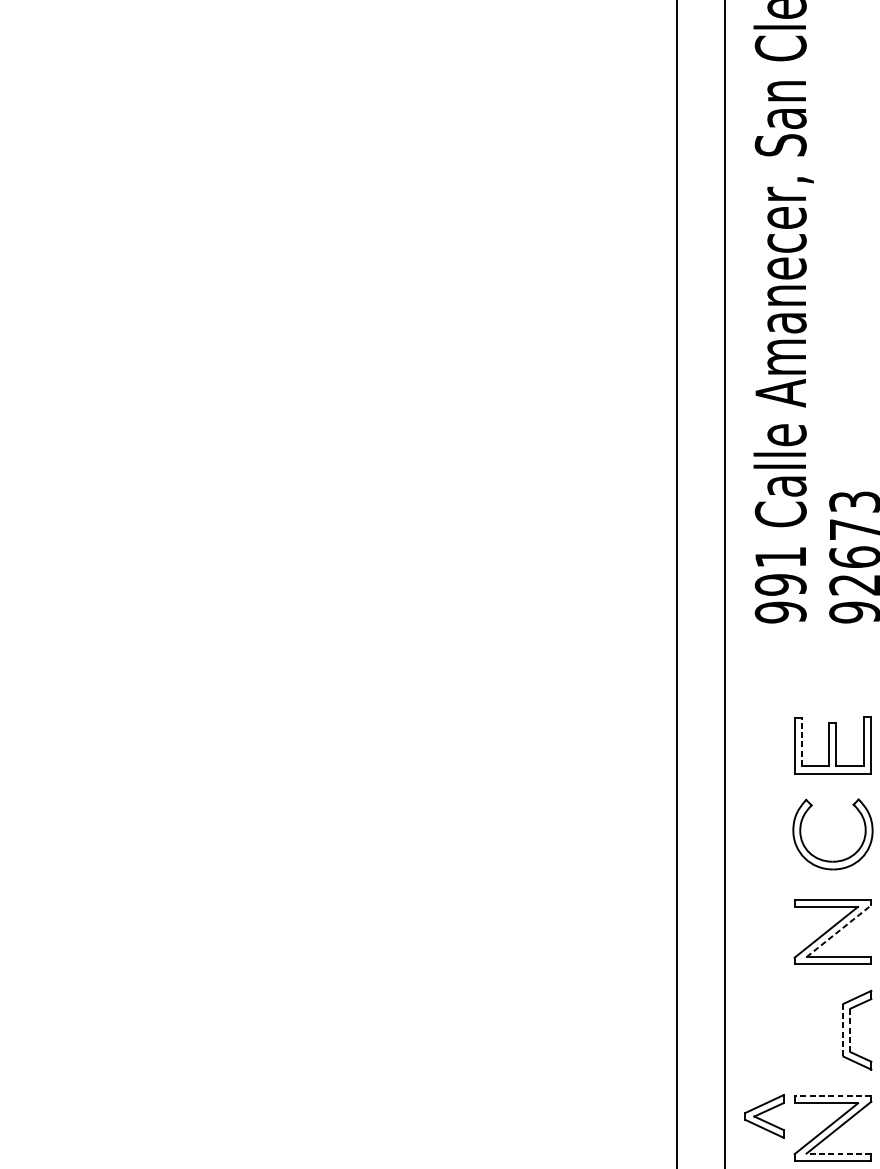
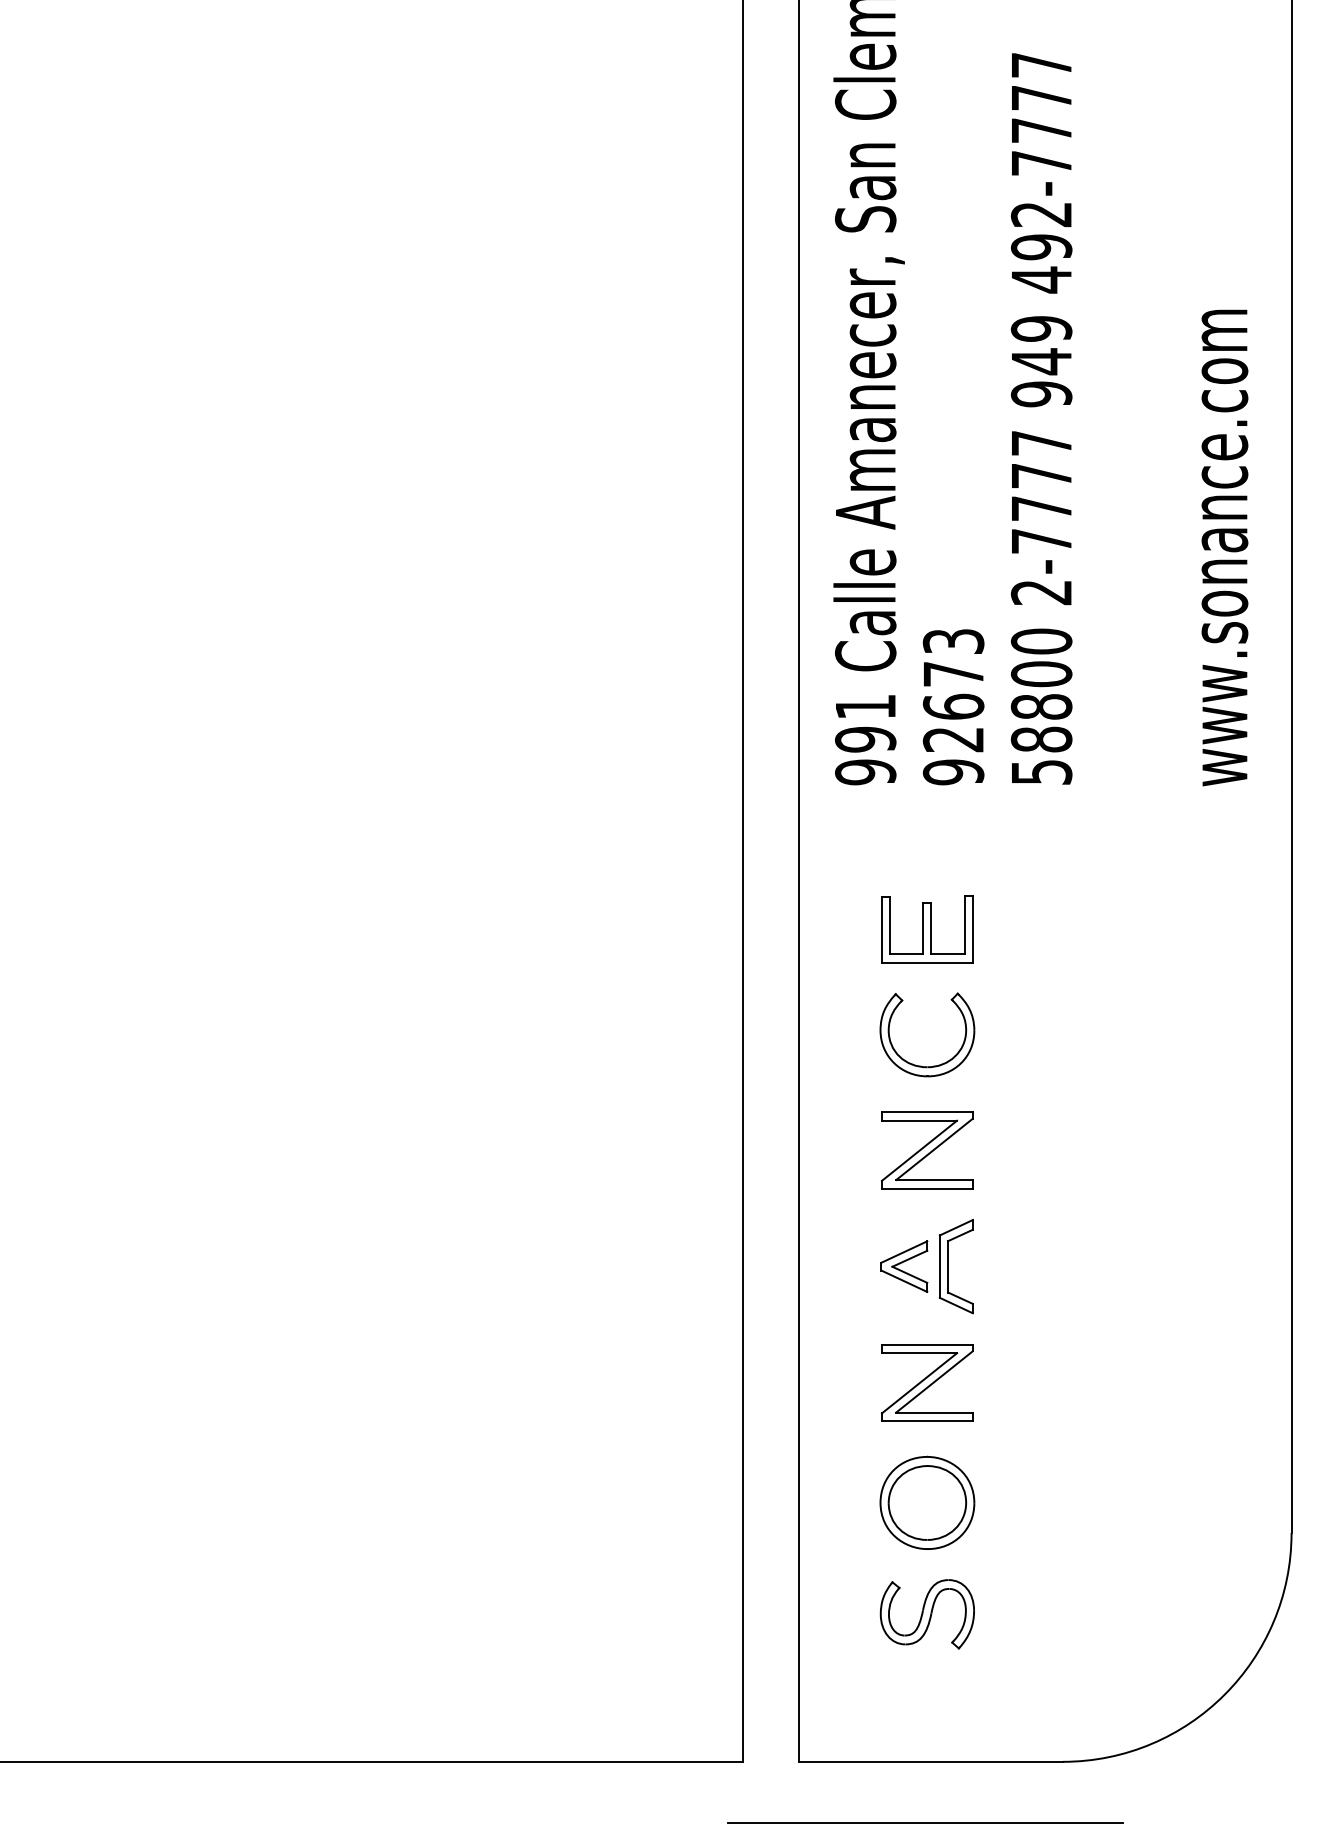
line: (801, 741) -> (890, 924), dashed -> solid
line: (838, 931) -> (934, 1149), dashed -> solid
line: (843, 1030) -> (939, 1267), dashed -> solid
line: (850, 1030) -> (948, 1266), dashed -> solid
line: (832, 1096) -> (926, 1344), dashed -> solid
part: (764, 1116) -> (904, 1266), moved
line: (838, 1153) -> (934, 1412), dashed -> solid

